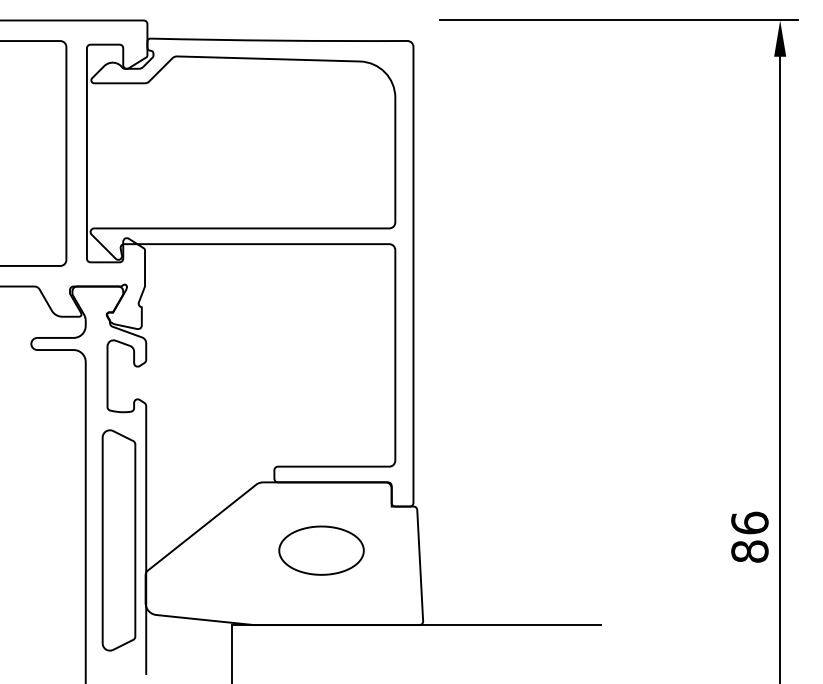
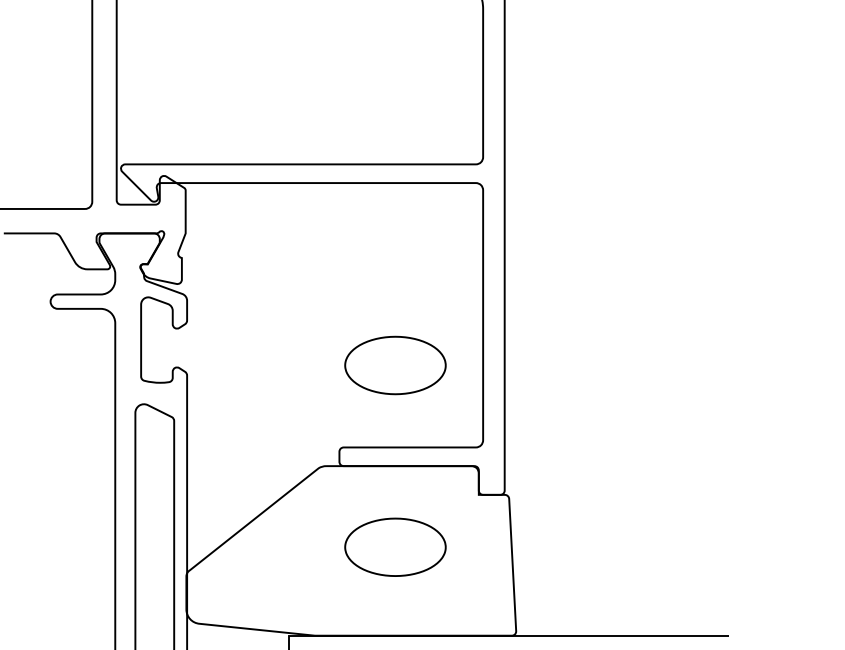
part: (321, 397) -> (395, 365), added

